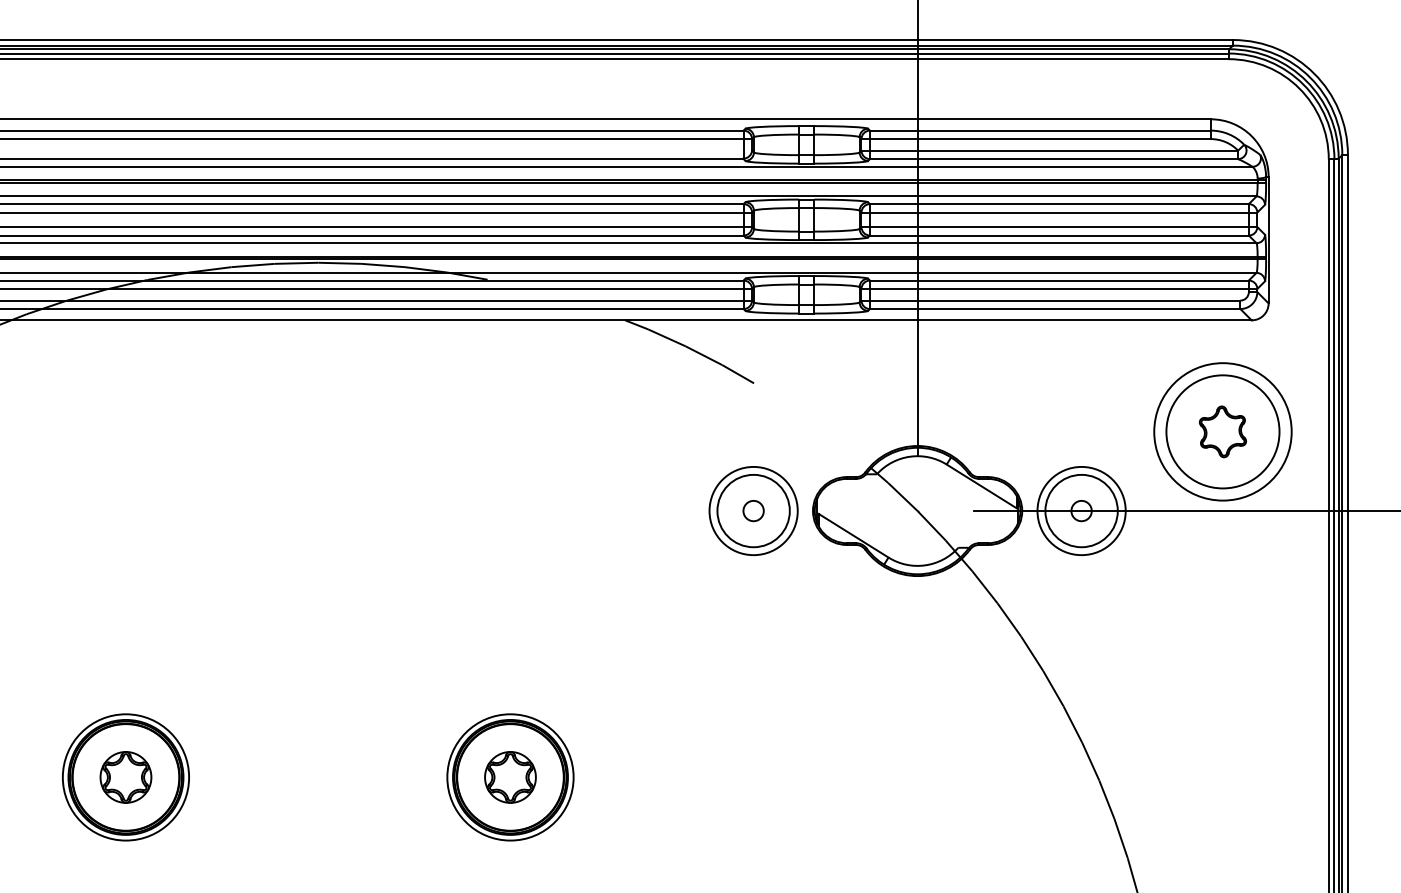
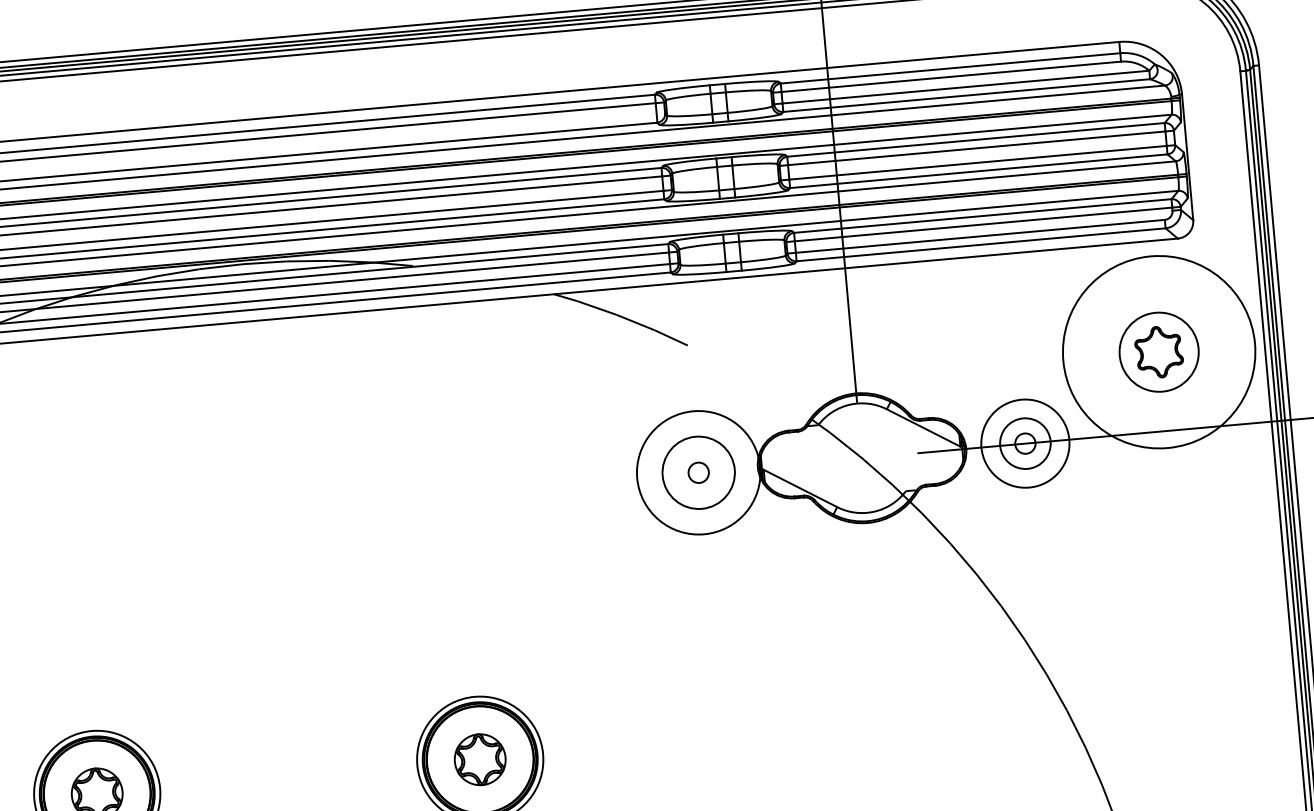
circle: (1222, 431) -> (1158, 351), size x0.7
circle: (1222, 431) -> (1158, 351), size x1.4
circle: (753, 510) -> (698, 472), size x1.4
circle: (1081, 510) -> (1025, 443), size x0.7

